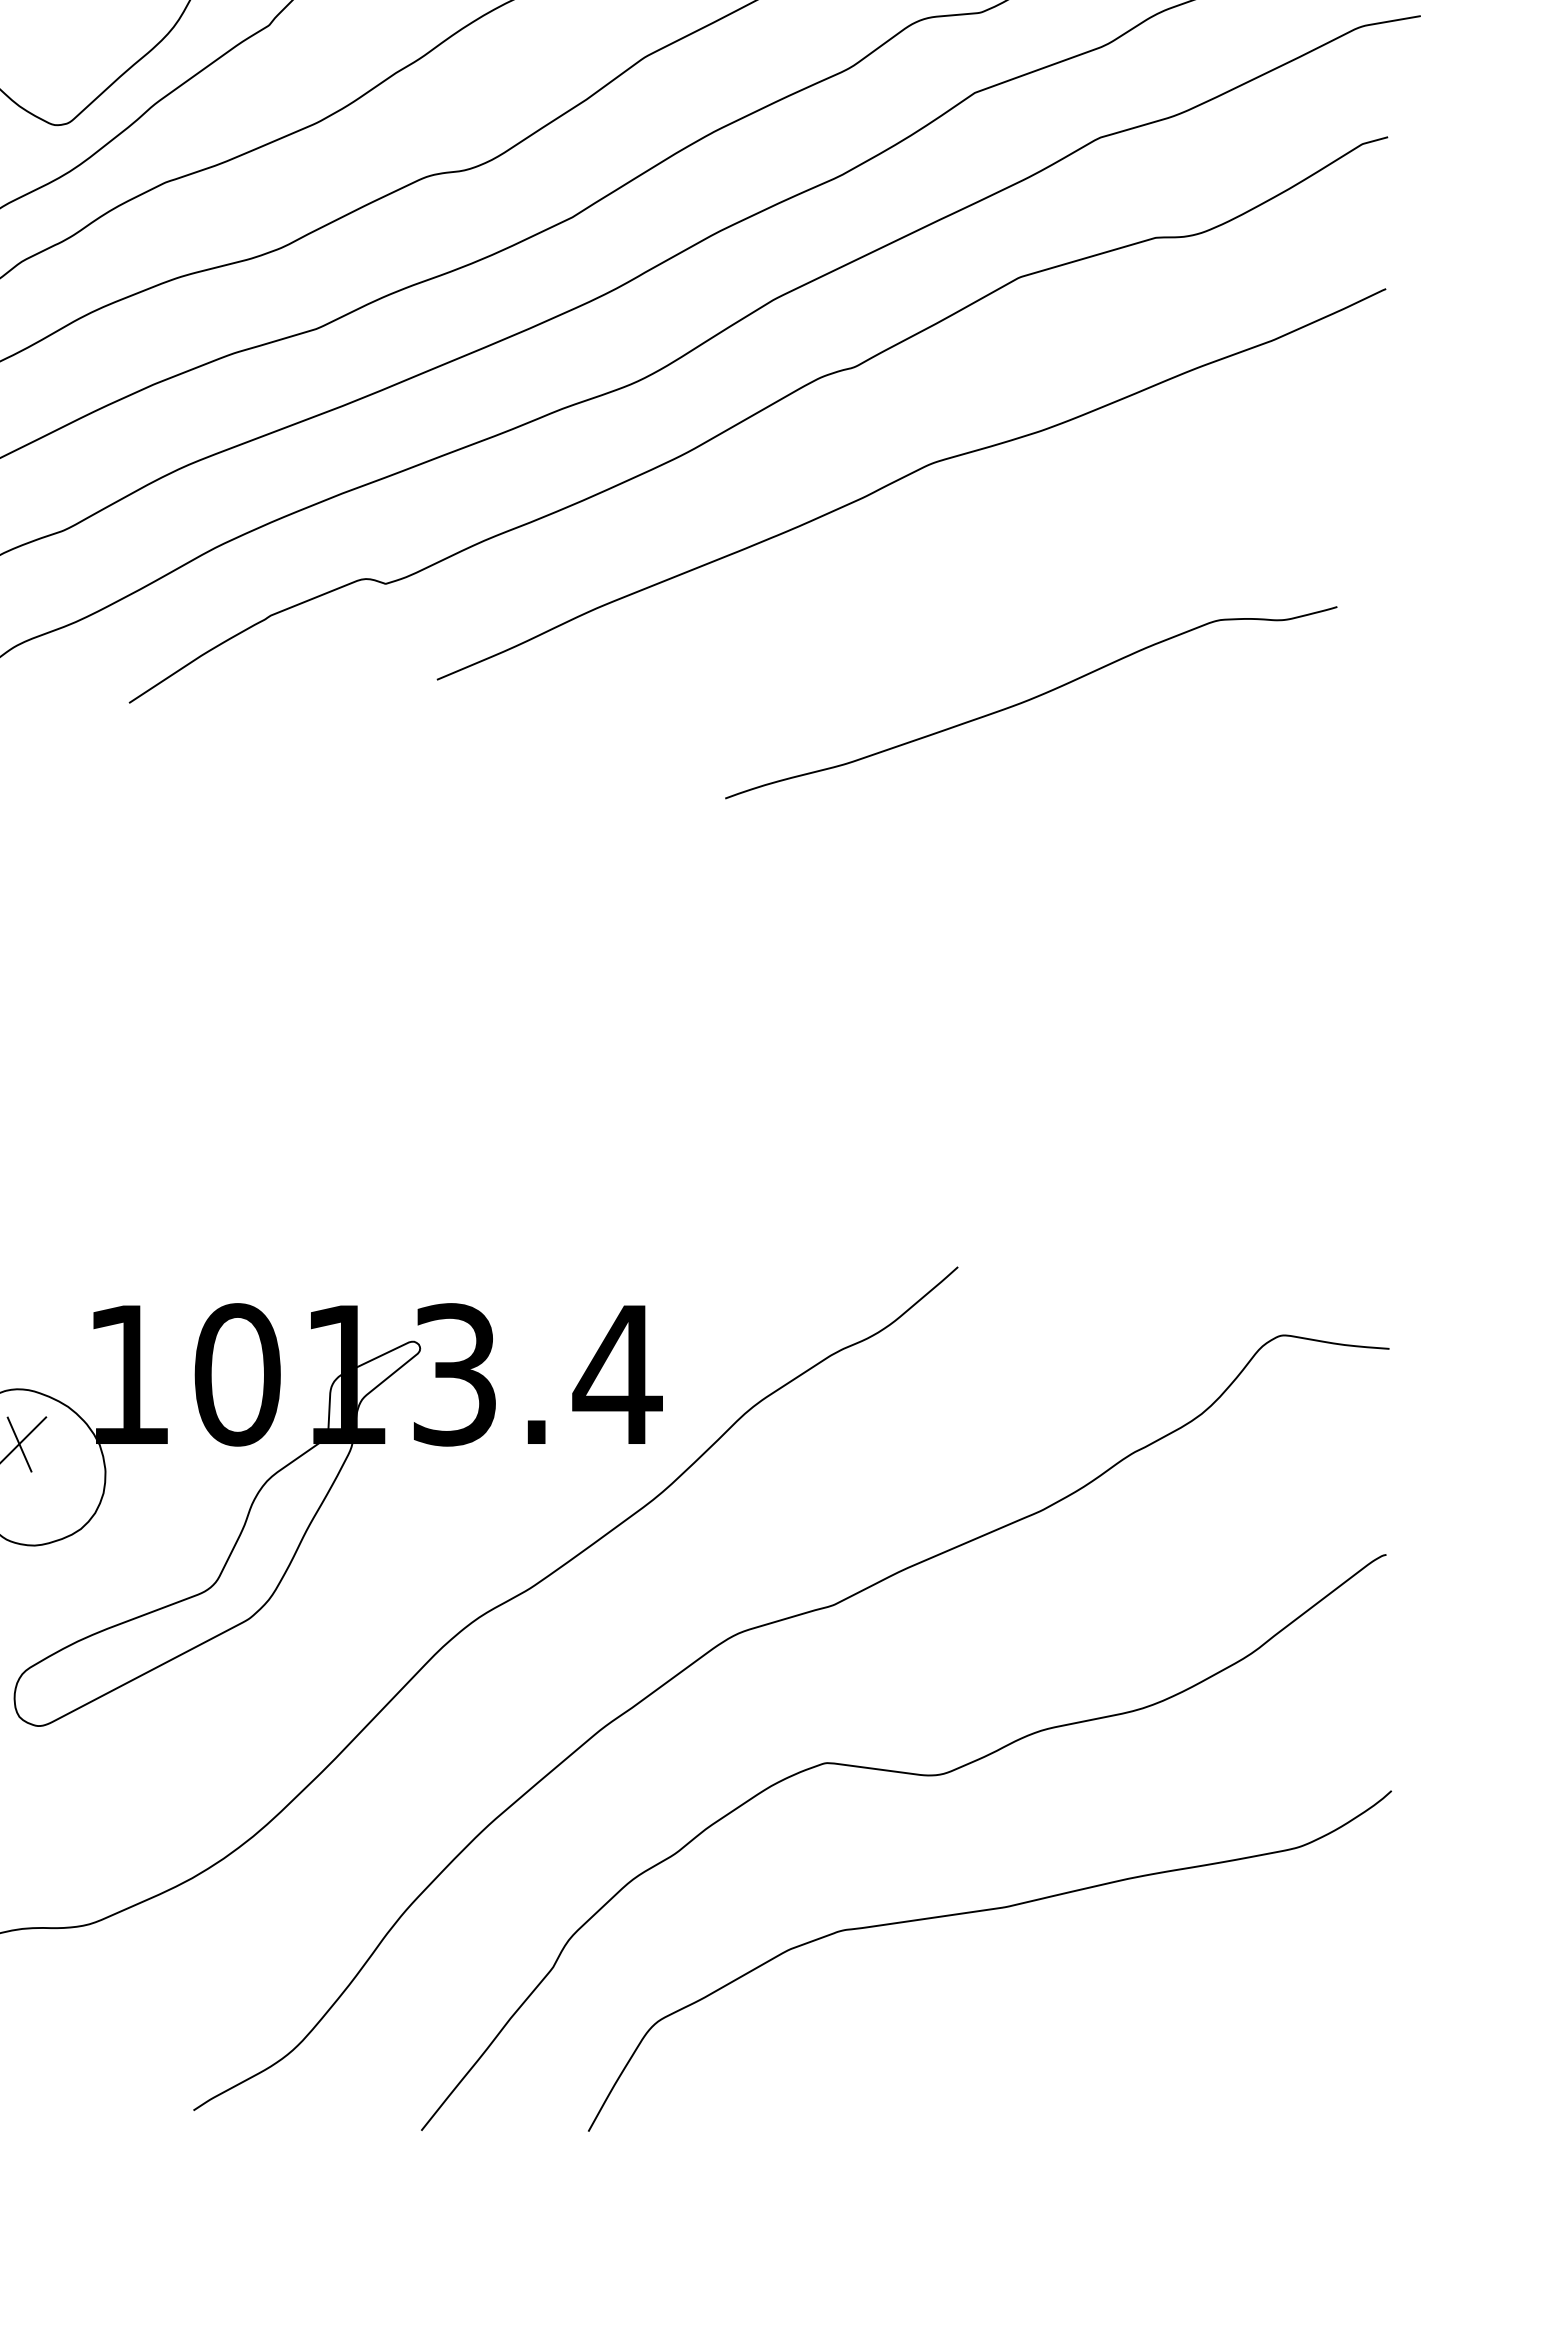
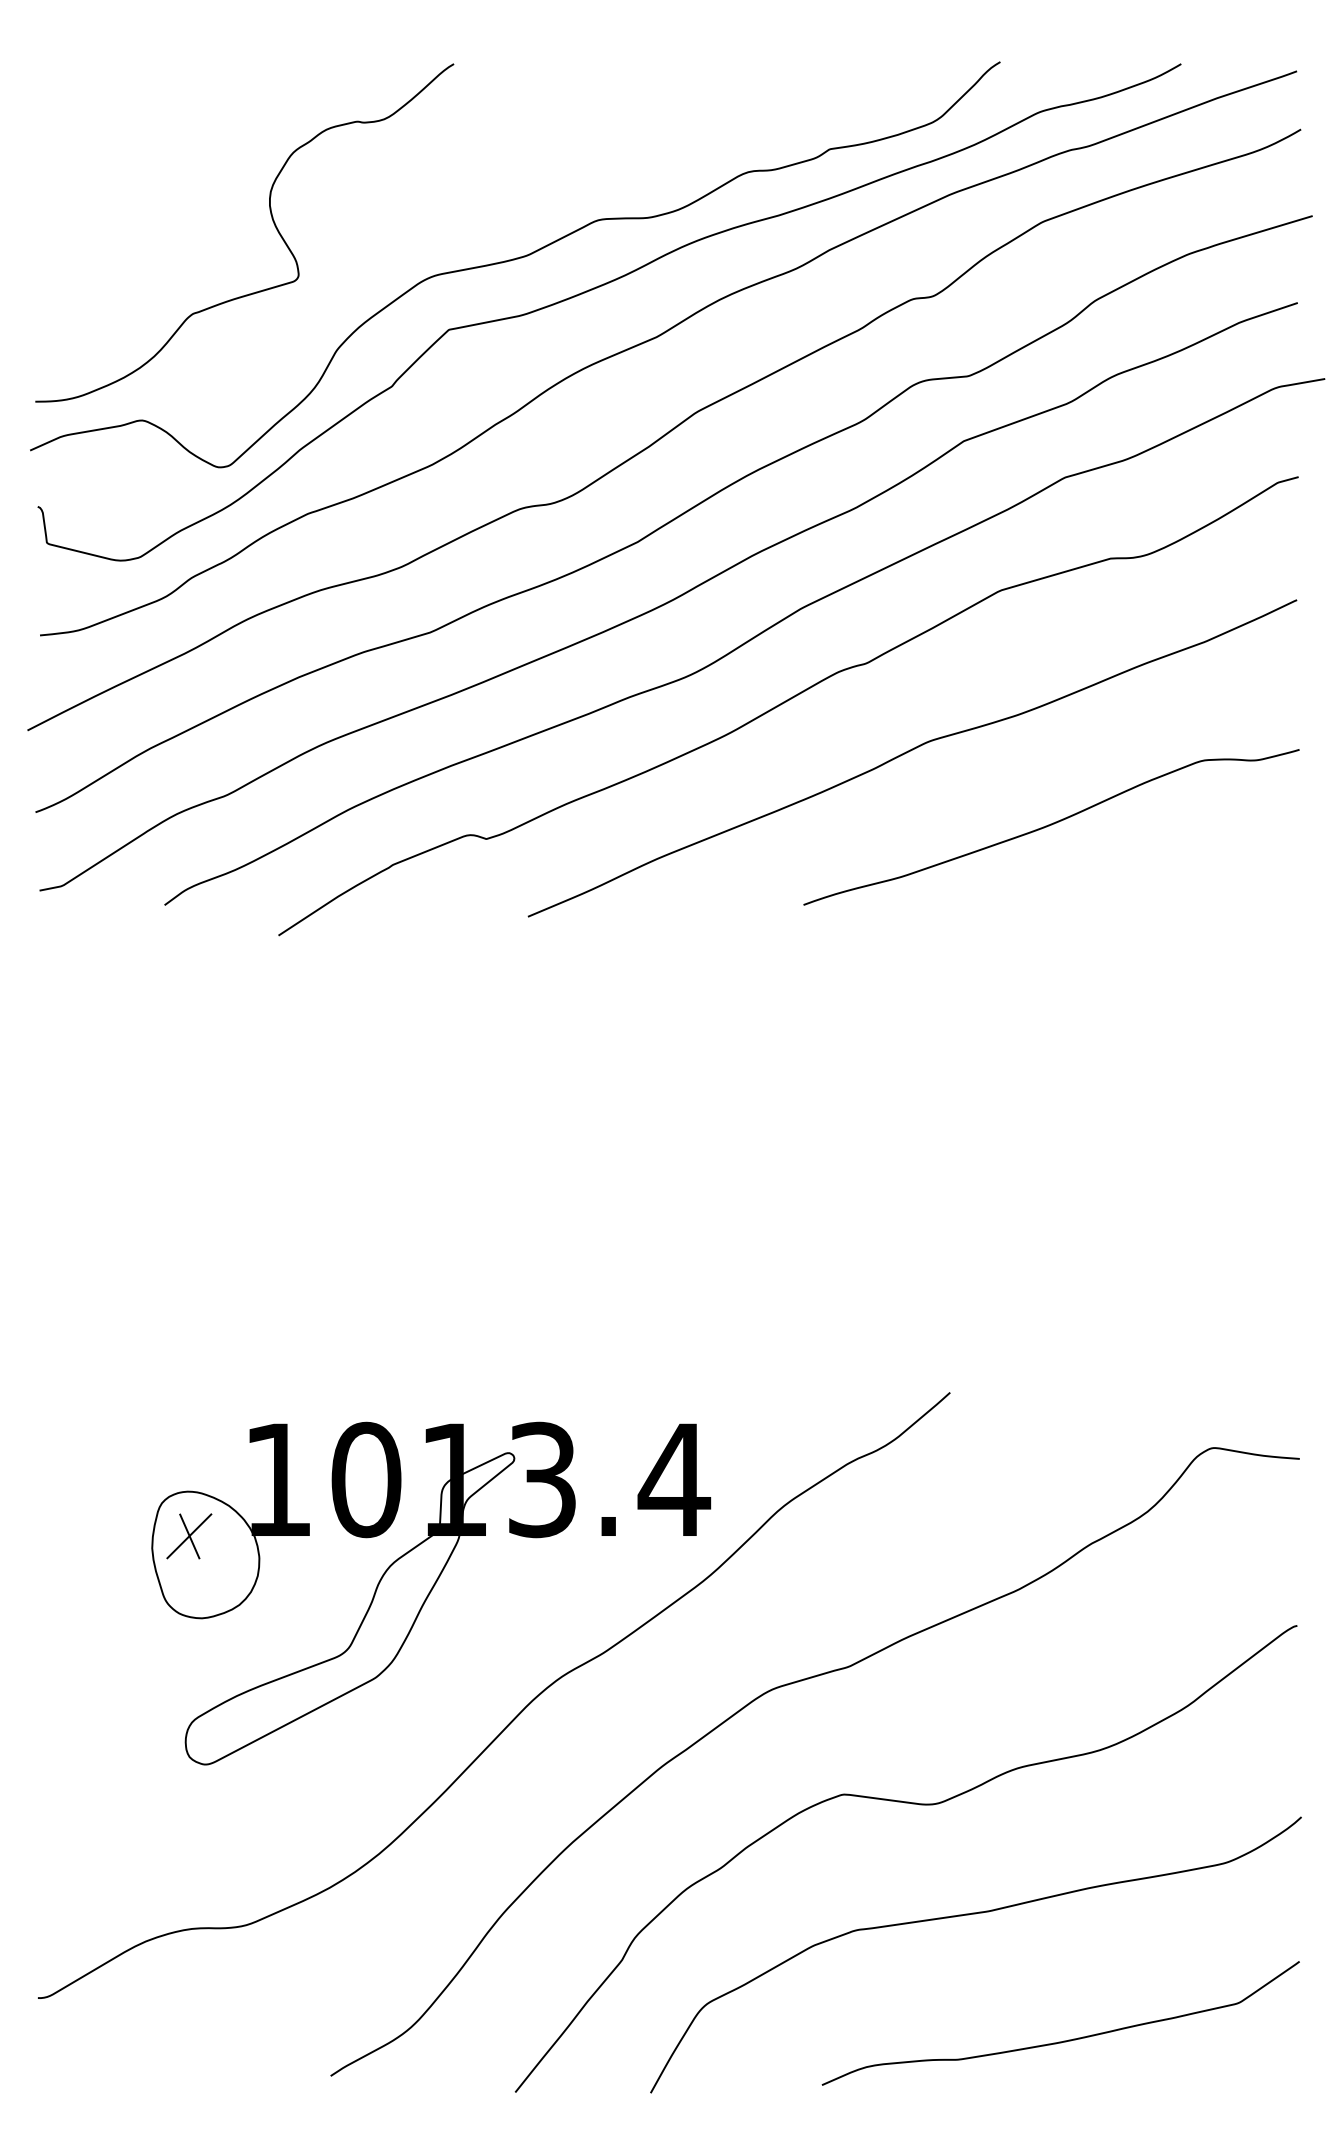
curve: (1031, 700) -> (1051, 825), moved
curve: (1097, 2066) -> (1063, 2040), added

